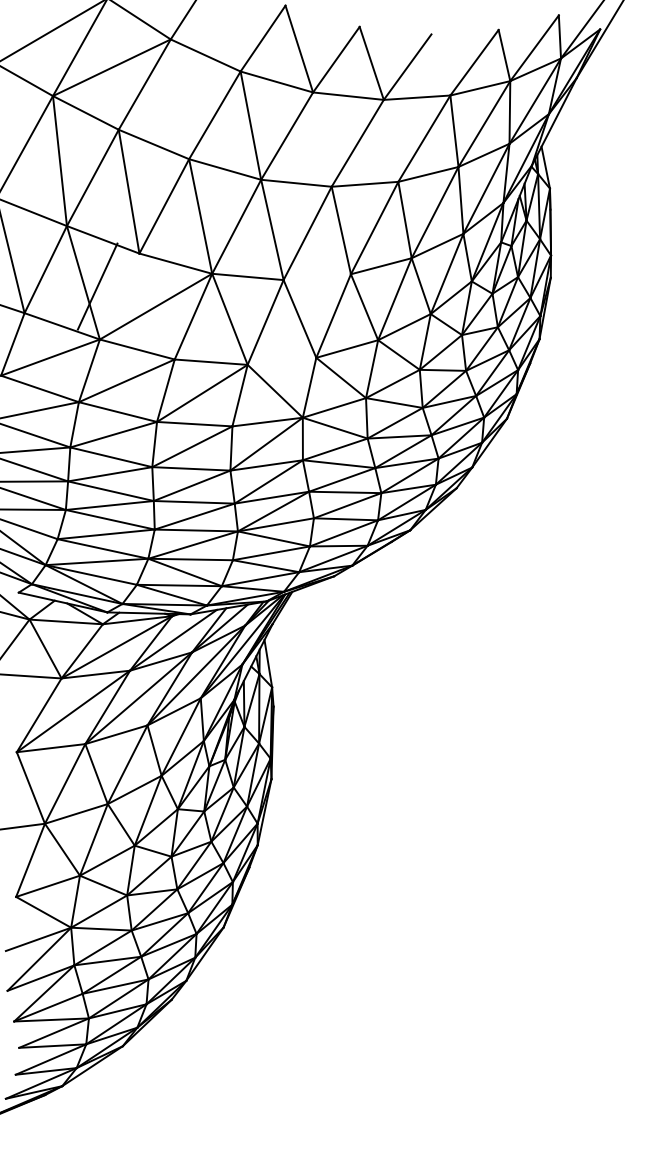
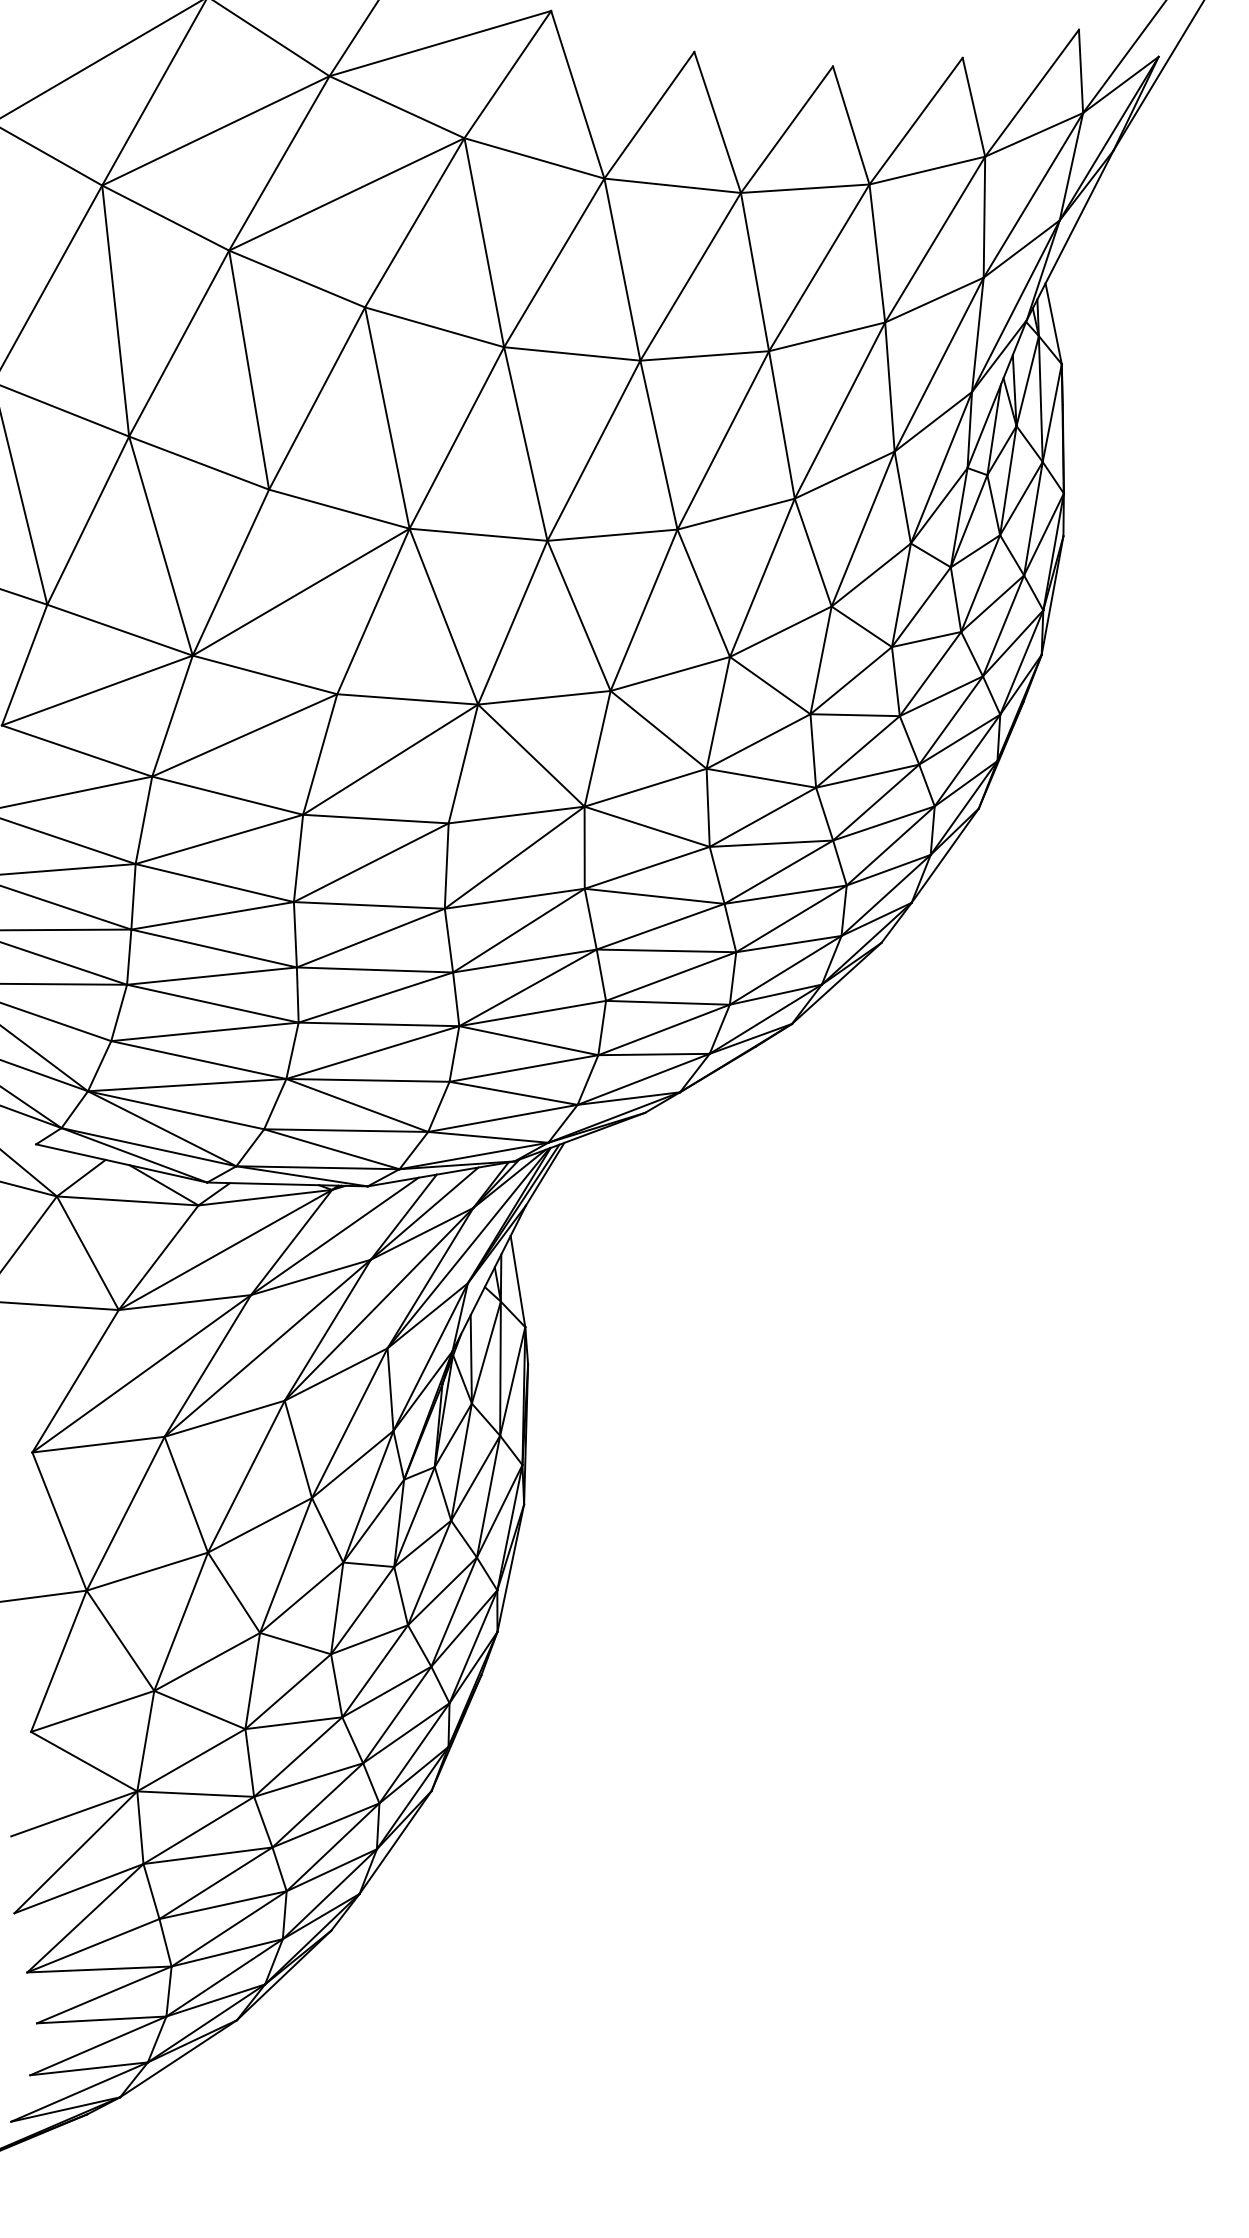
line: (227, 22) -> (439, 43), added
line: (440, 64) -> (850, 124), added
line: (179, 100) -> (346, 194), added
line: (322, 139) -> (622, 269), added
line: (390, 140) -> (753, 271), added
line: (316, 277) -> (610, 535), added
line: (97, 286) -> (230, 572), moved
line: (281, 360) -> (543, 696), added

